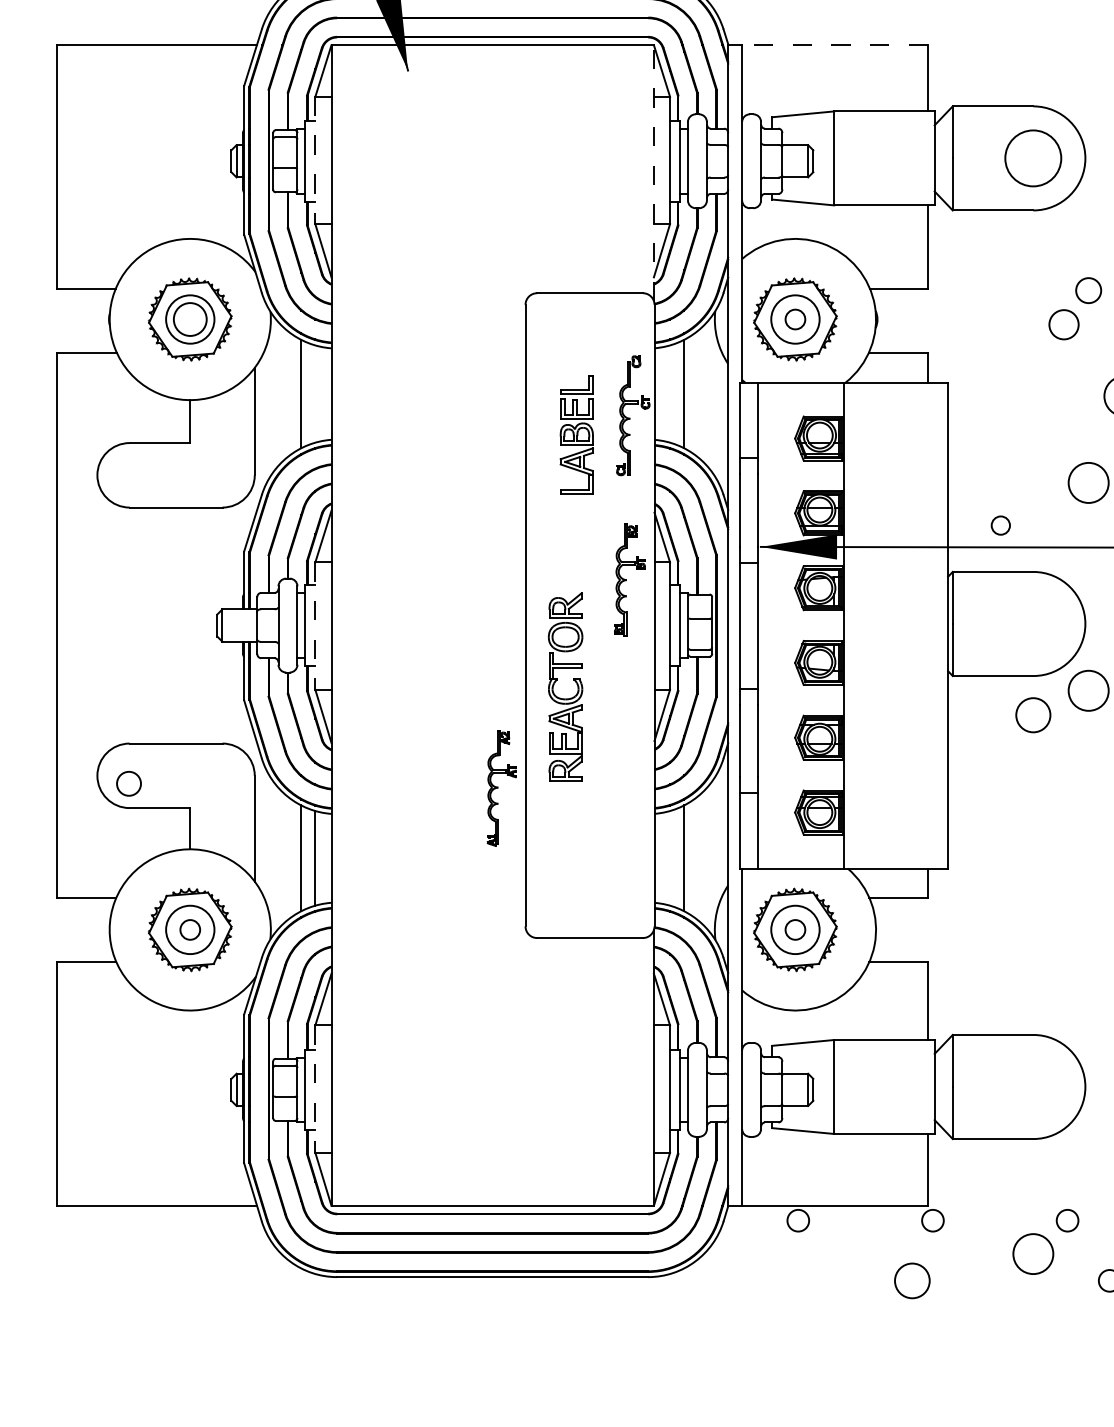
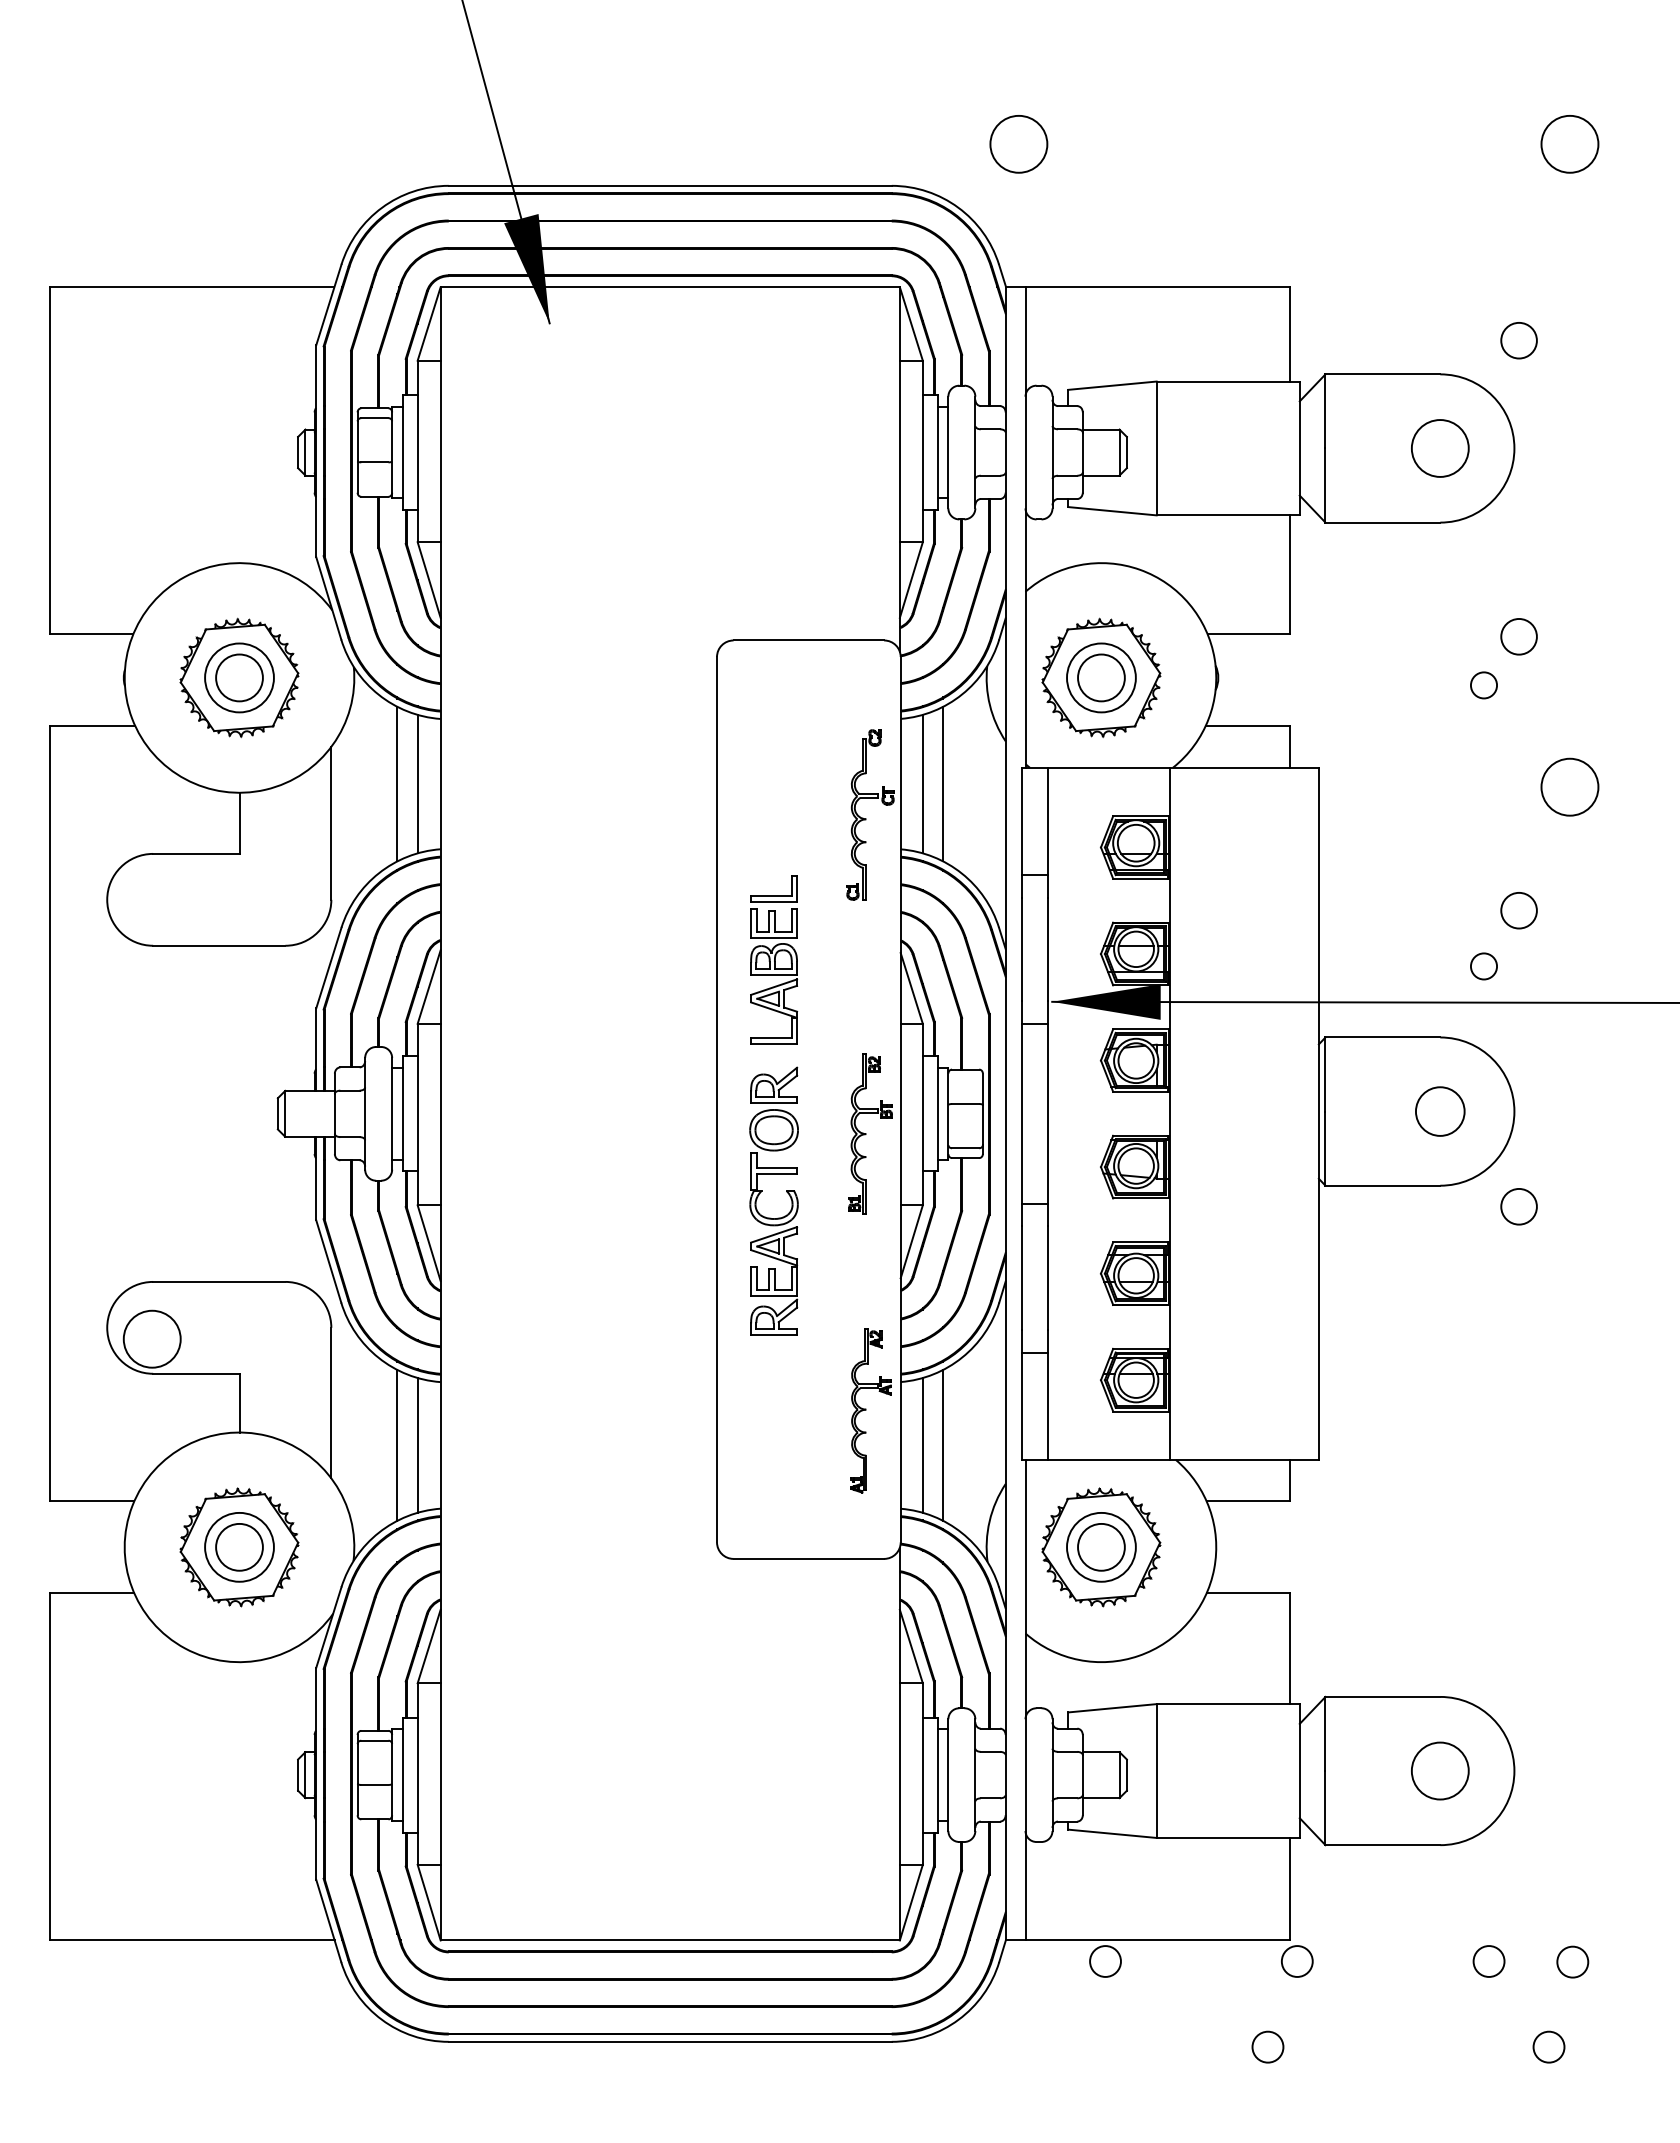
line: (834, 45) -> (1157, 287), dashed -> solid
circle: (1088, 82) -> (1518, 340), added
circle: (1033, 158) -> (1440, 448), size x0.71
line: (315, 160) -> (417, 451), dashed -> solid
line: (653, 173) -> (899, 469), dashed -> solid
circle: (795, 319) -> (1101, 677), size x1.67
circle: (1063, 324) -> (1483, 685), size x0.62
line: (315, 393) -> (417, 783), added
line: (669, 393) -> (922, 783), added
part: (577, 434) -> (774, 959), moved
circle: (1088, 482) -> (1518, 910), size x0.62
circle: (1000, 525) -> (1483, 966), moved
part: (629, 579) -> (870, 1133), moved
line: (315, 626) -> (417, 1114), dashed -> solid
circle: (1088, 690) -> (1518, 1206), size x0.62
circle: (1033, 715) -> (1440, 1111), moved
circle: (128, 783) -> (151, 1338), size x1.67
part: (501, 788) -> (870, 1410), moved
line: (669, 858) -> (922, 1445), added
circle: (190, 929) -> (239, 1546), size x1.67
circle: (795, 929) -> (1101, 1546), size x1.67
line: (315, 1089) -> (417, 1774), dashed -> solid
circle: (1033, 1253) -> (1440, 1770), moved
circle: (912, 1280) -> (1267, 2046), size x0.62

